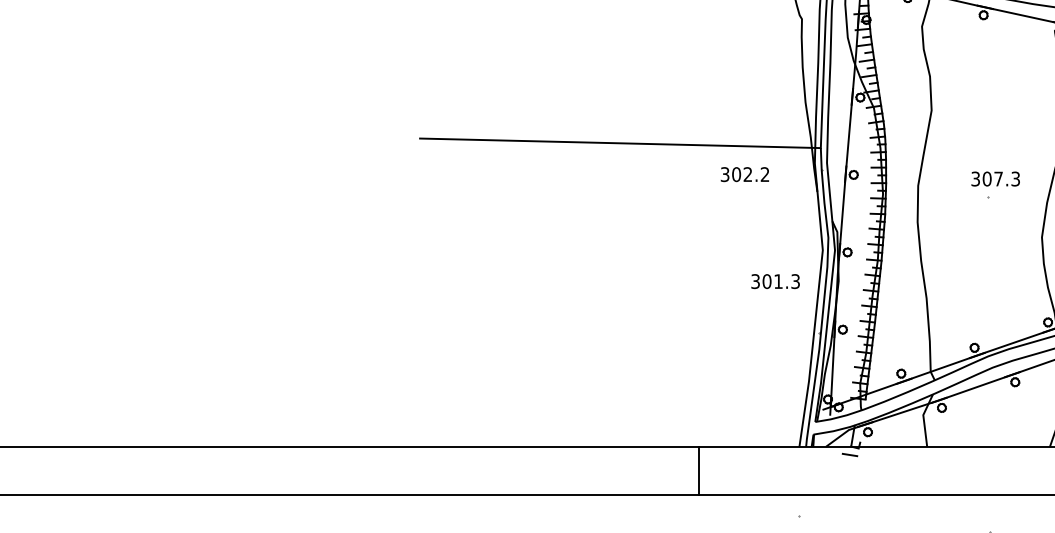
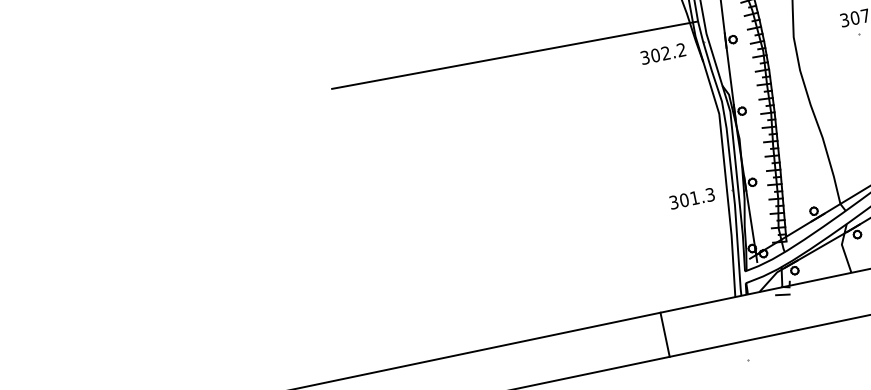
text: (744, 174) -> (662, 53), moved
text: (775, 281) -> (692, 198), moved
line: (699, 470) -> (665, 334), moved

